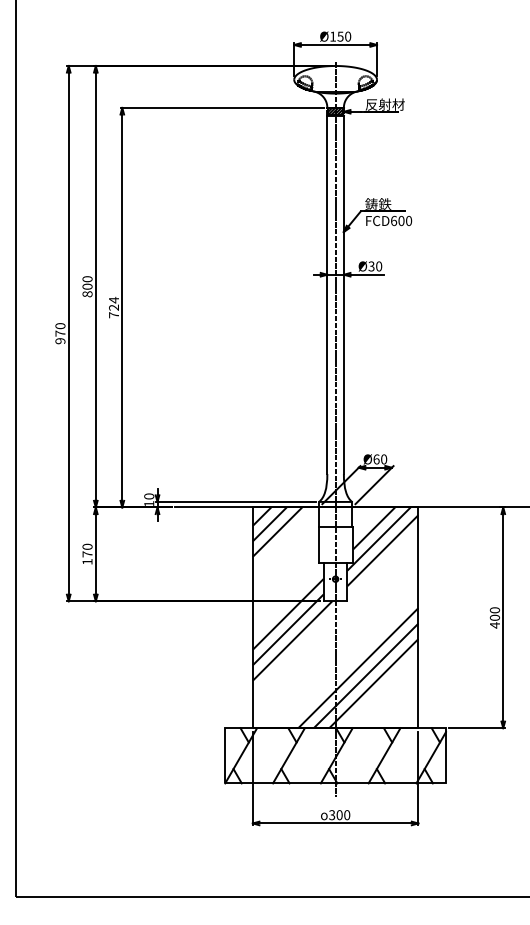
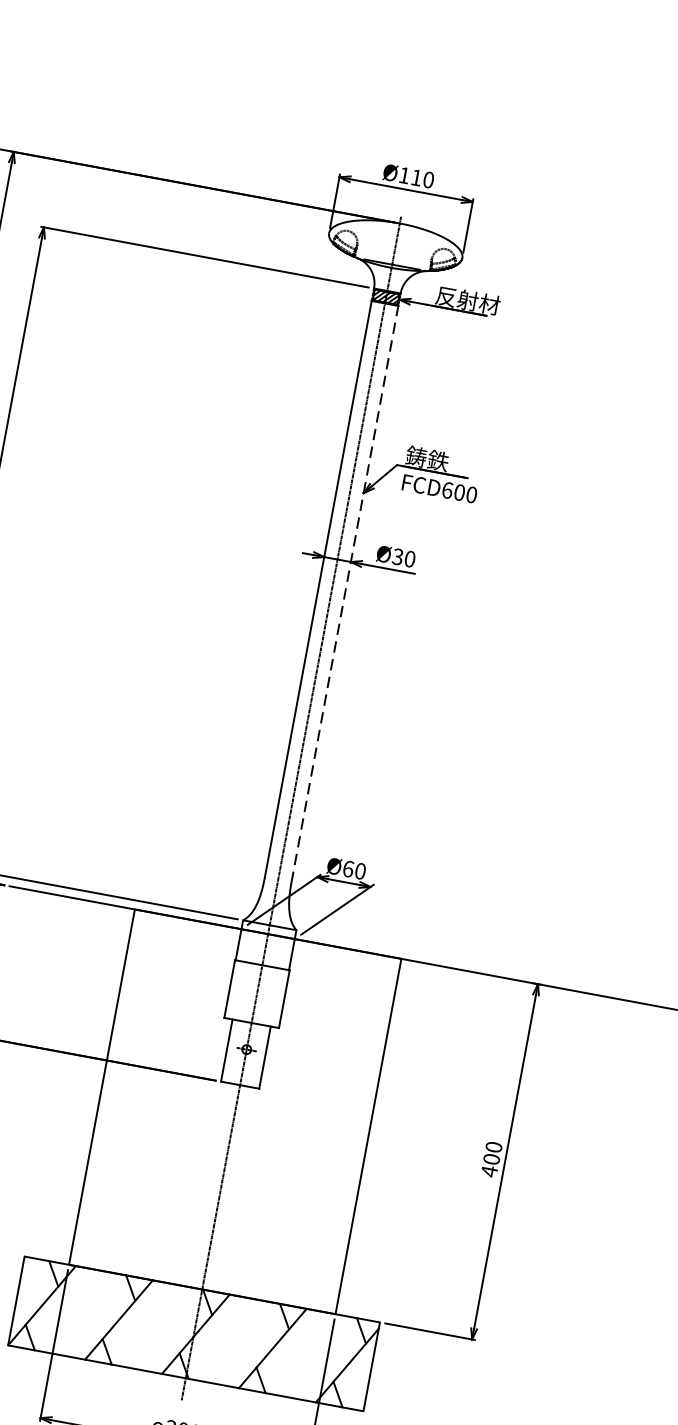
text: (340, 36) -> (416, 177), Ø150 -> Ø110
line: (343, 294) -> (344, 593), solid -> dashed
hatch: (335, 617) -> (235, 1111), removed

